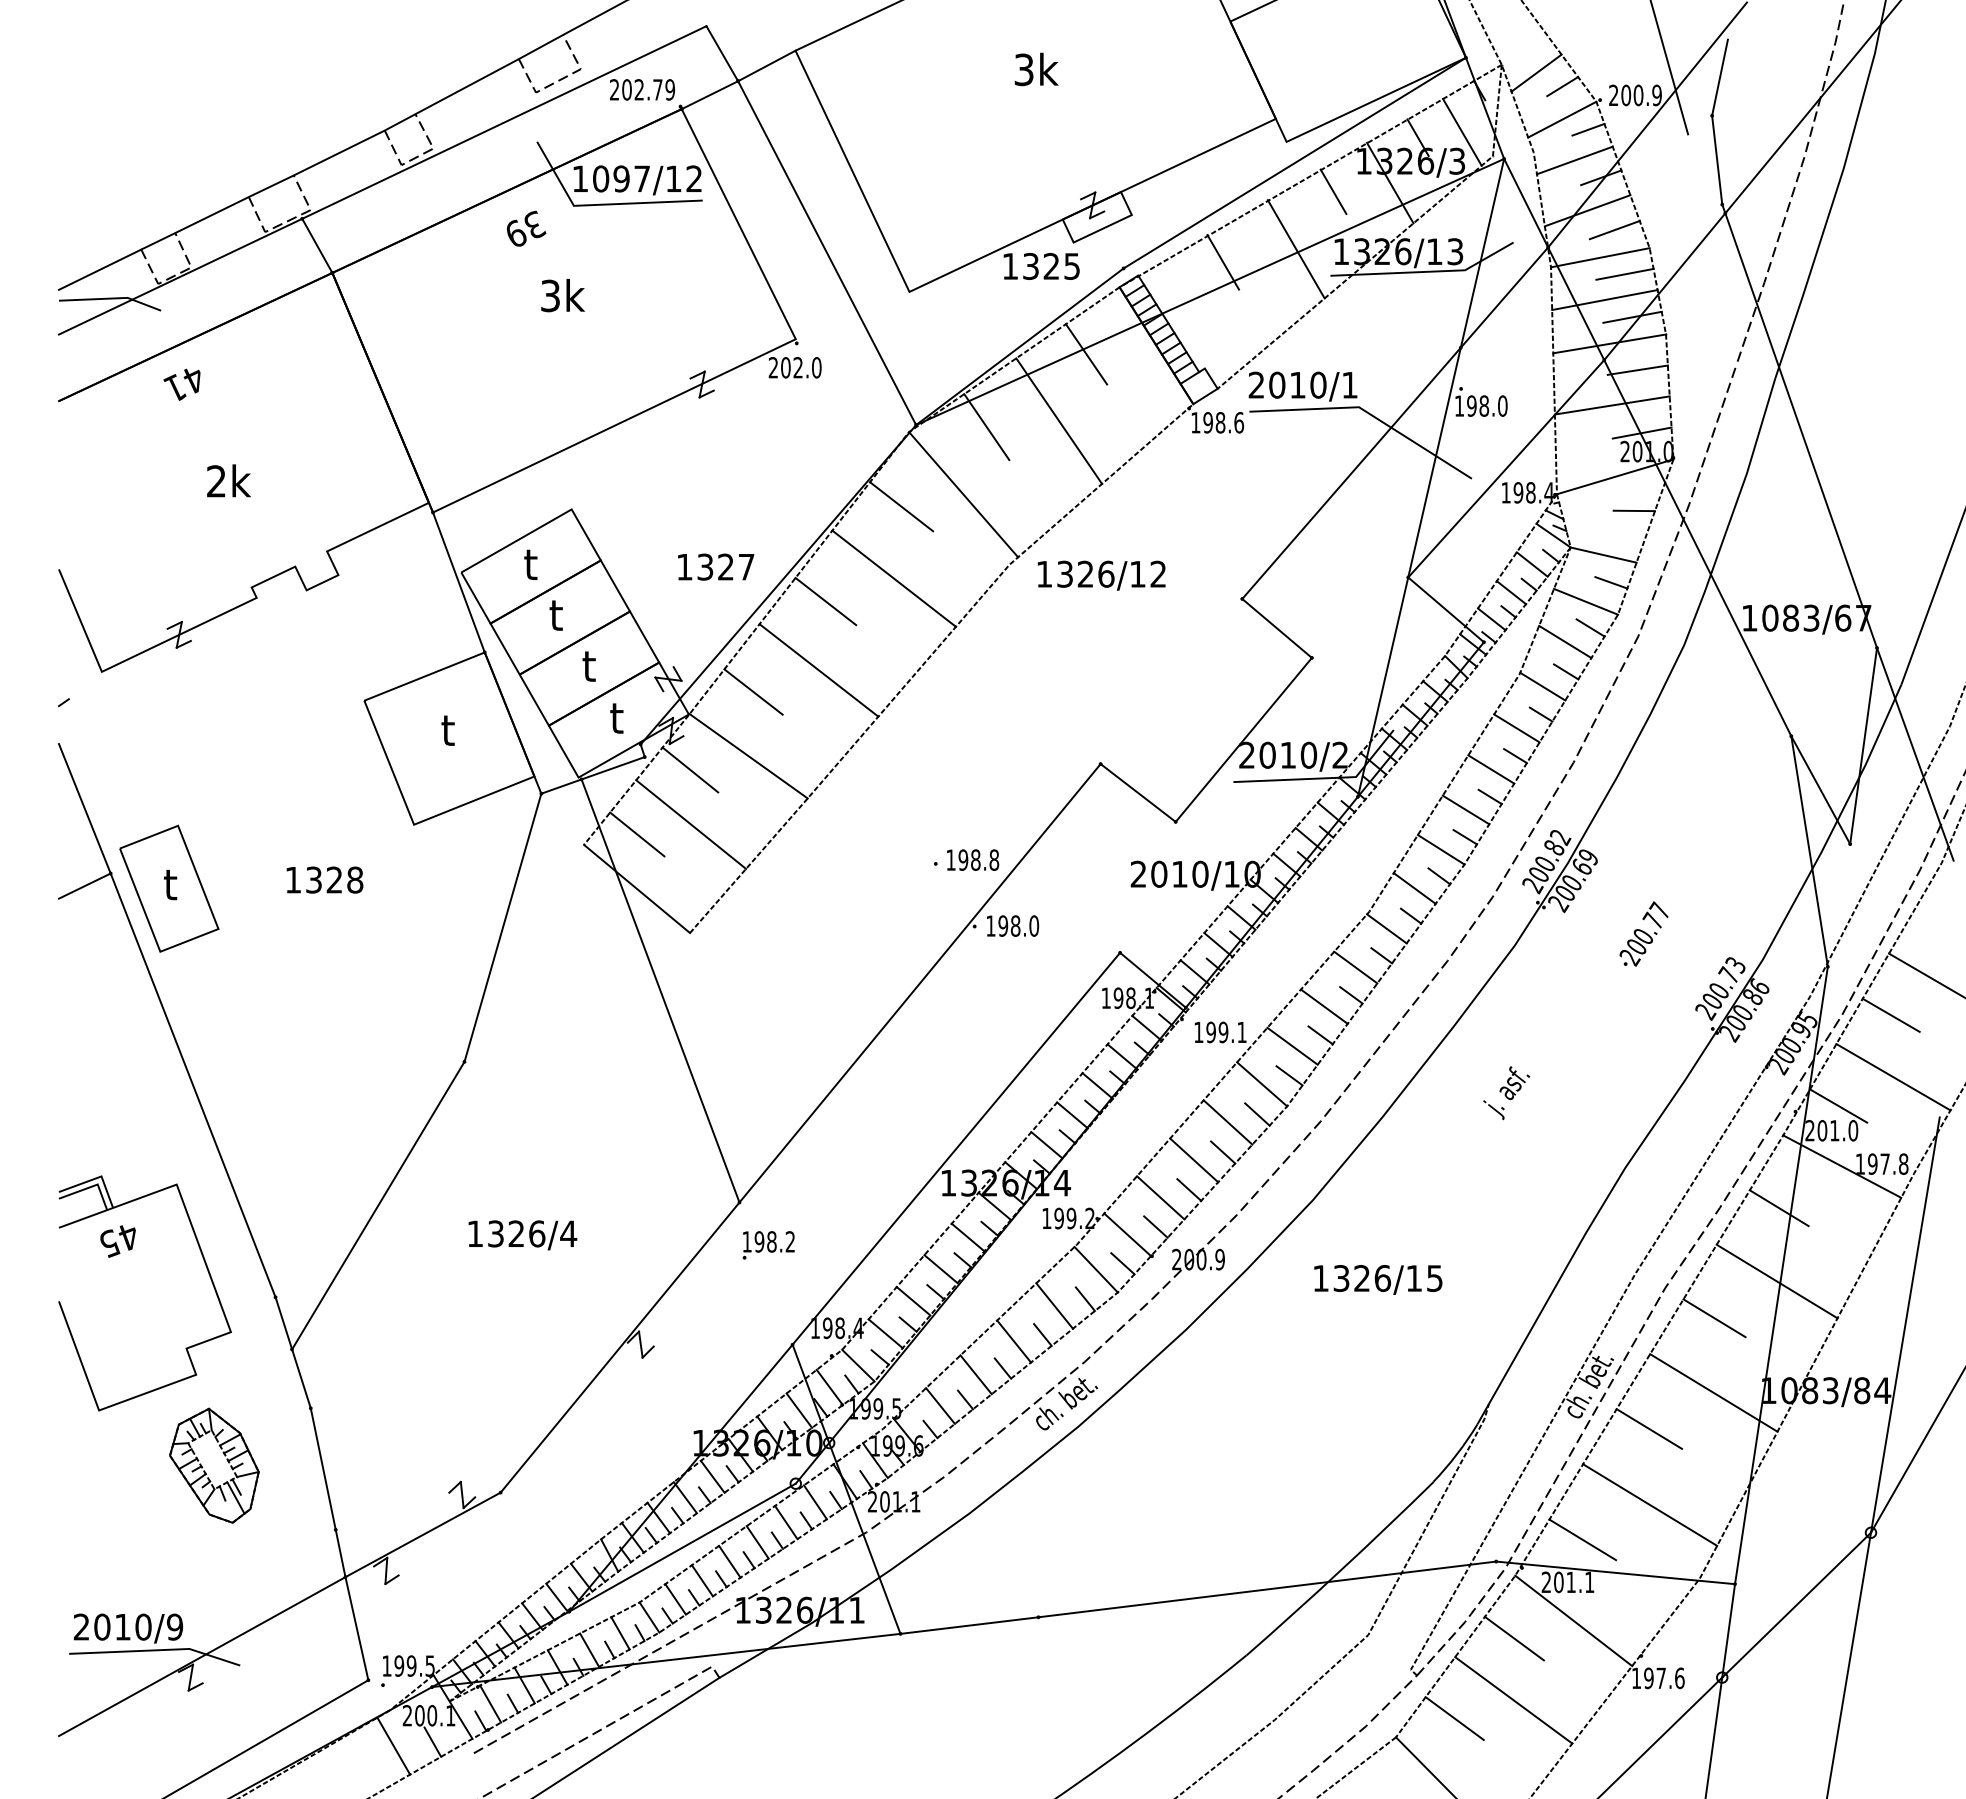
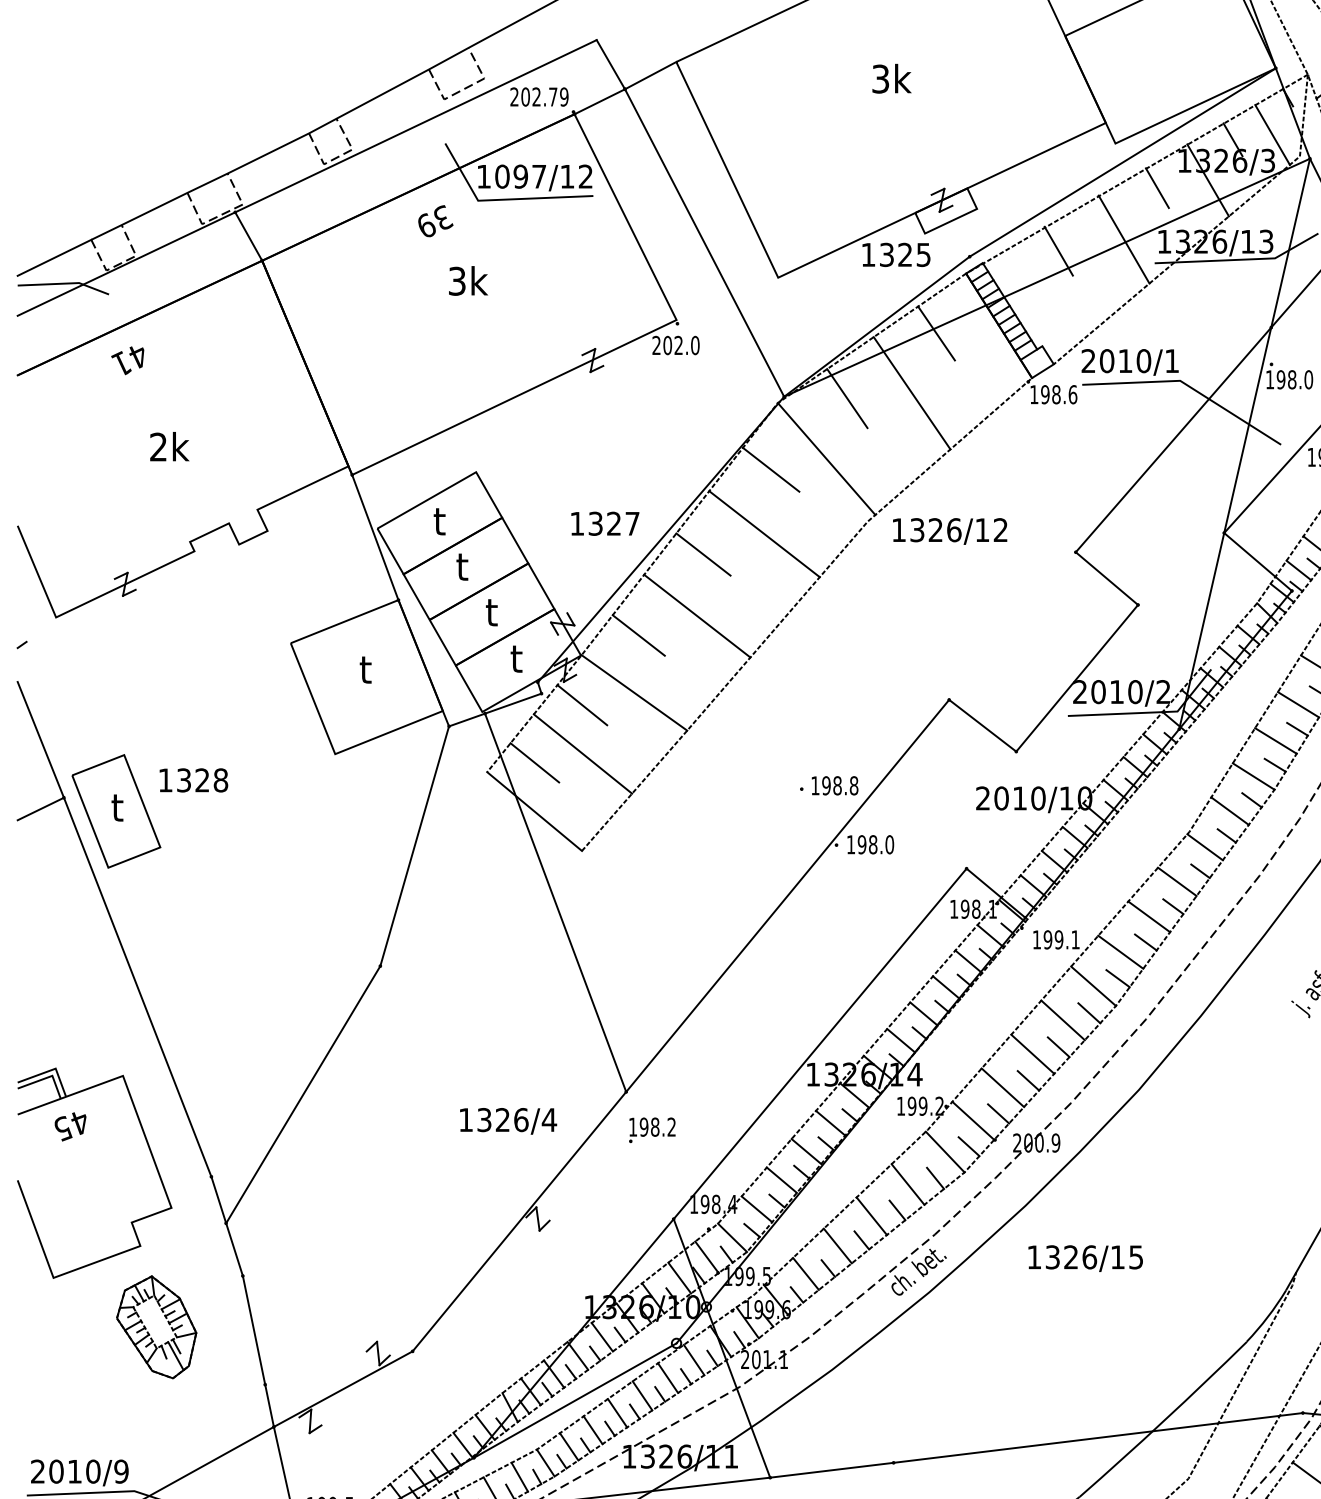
text: (324, 879) -> (193, 779), moved
text: (522, 1235) -> (508, 1121), moved
text: (1378, 1279) -> (1085, 1258), moved

